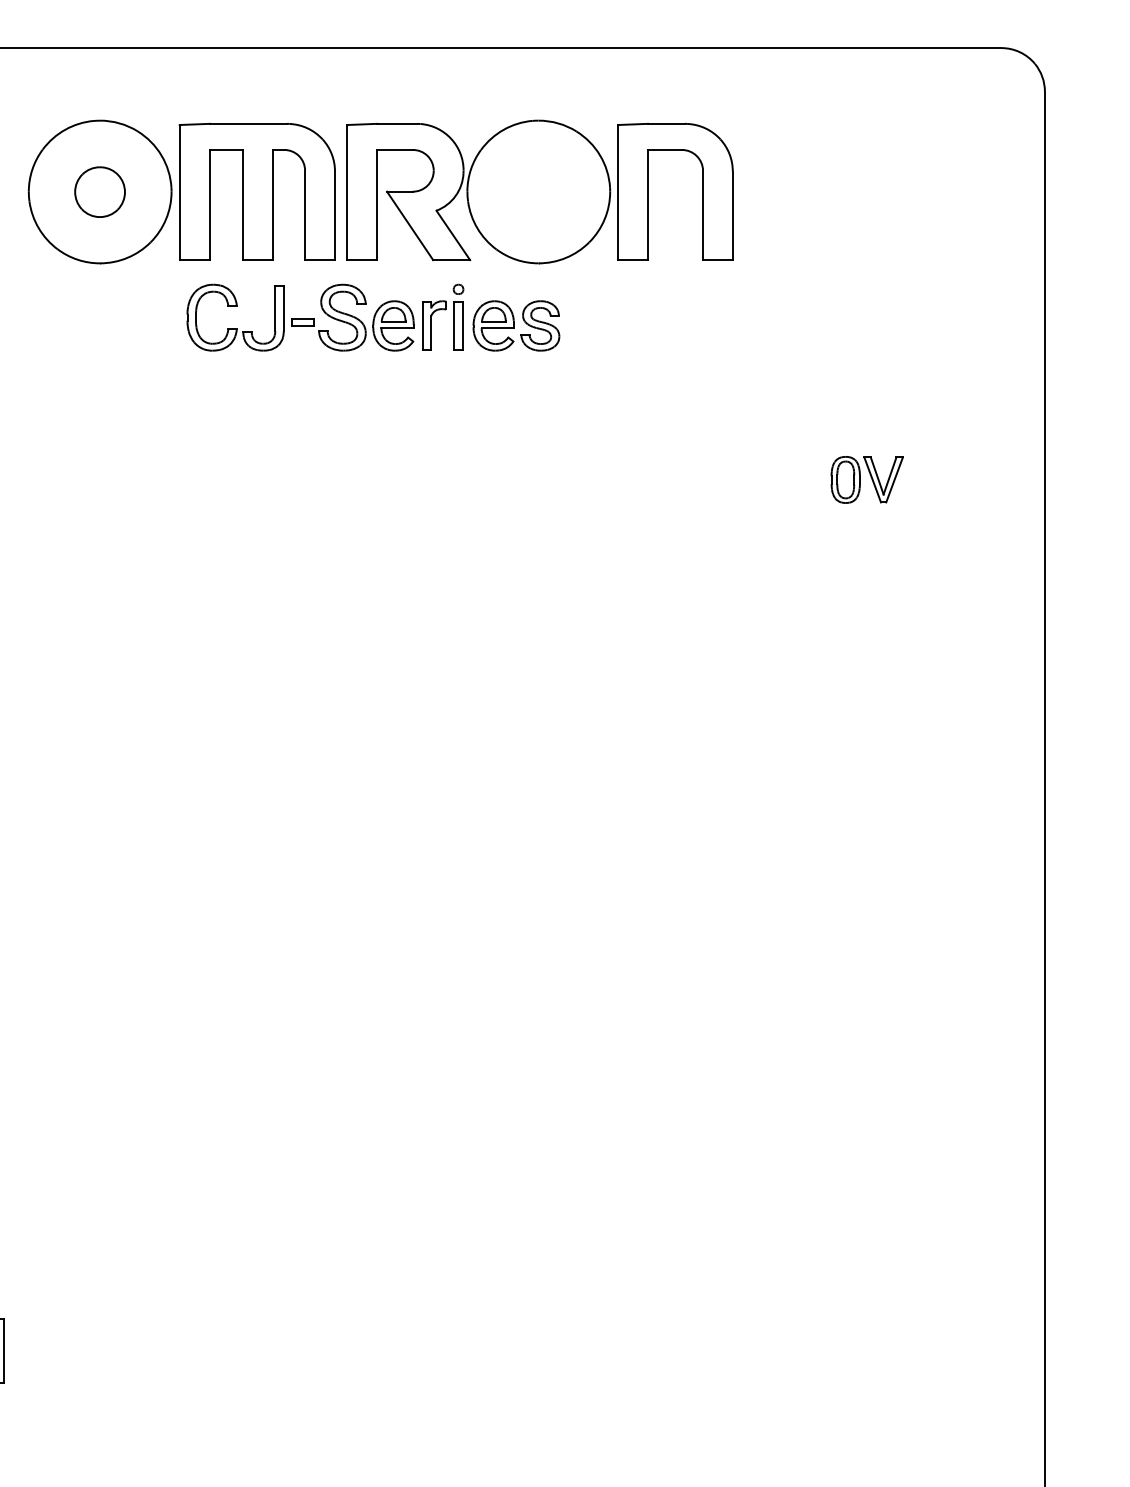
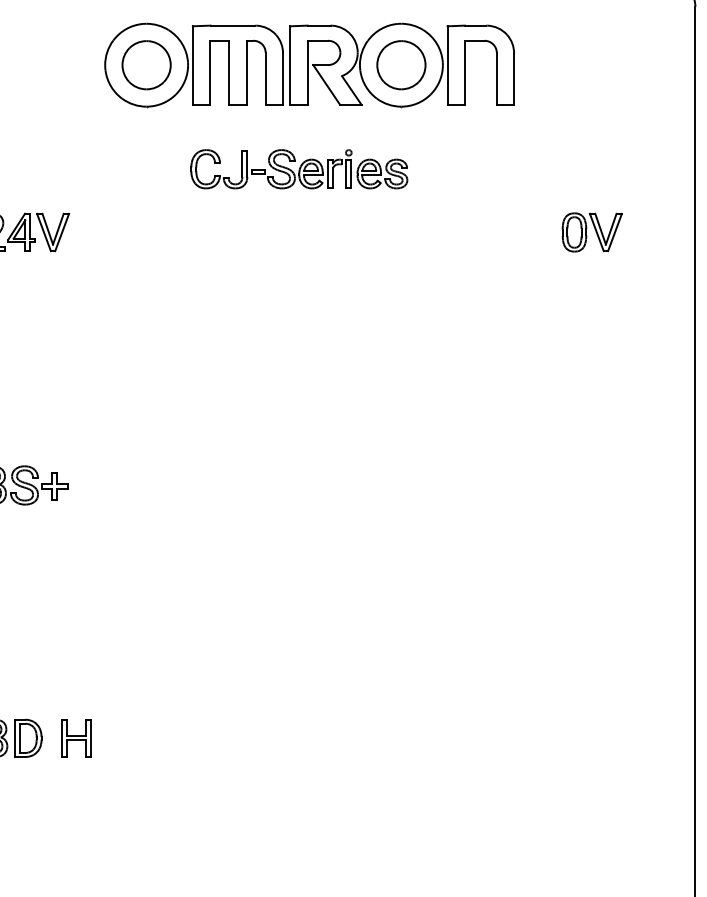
part: (99, 192) -> (146, 65), size x1.67
part: (538, 192) -> (401, 65), added
part: (373, 318) -> (299, 169), moved
part: (866, 479) -> (591, 232), size x1.43

